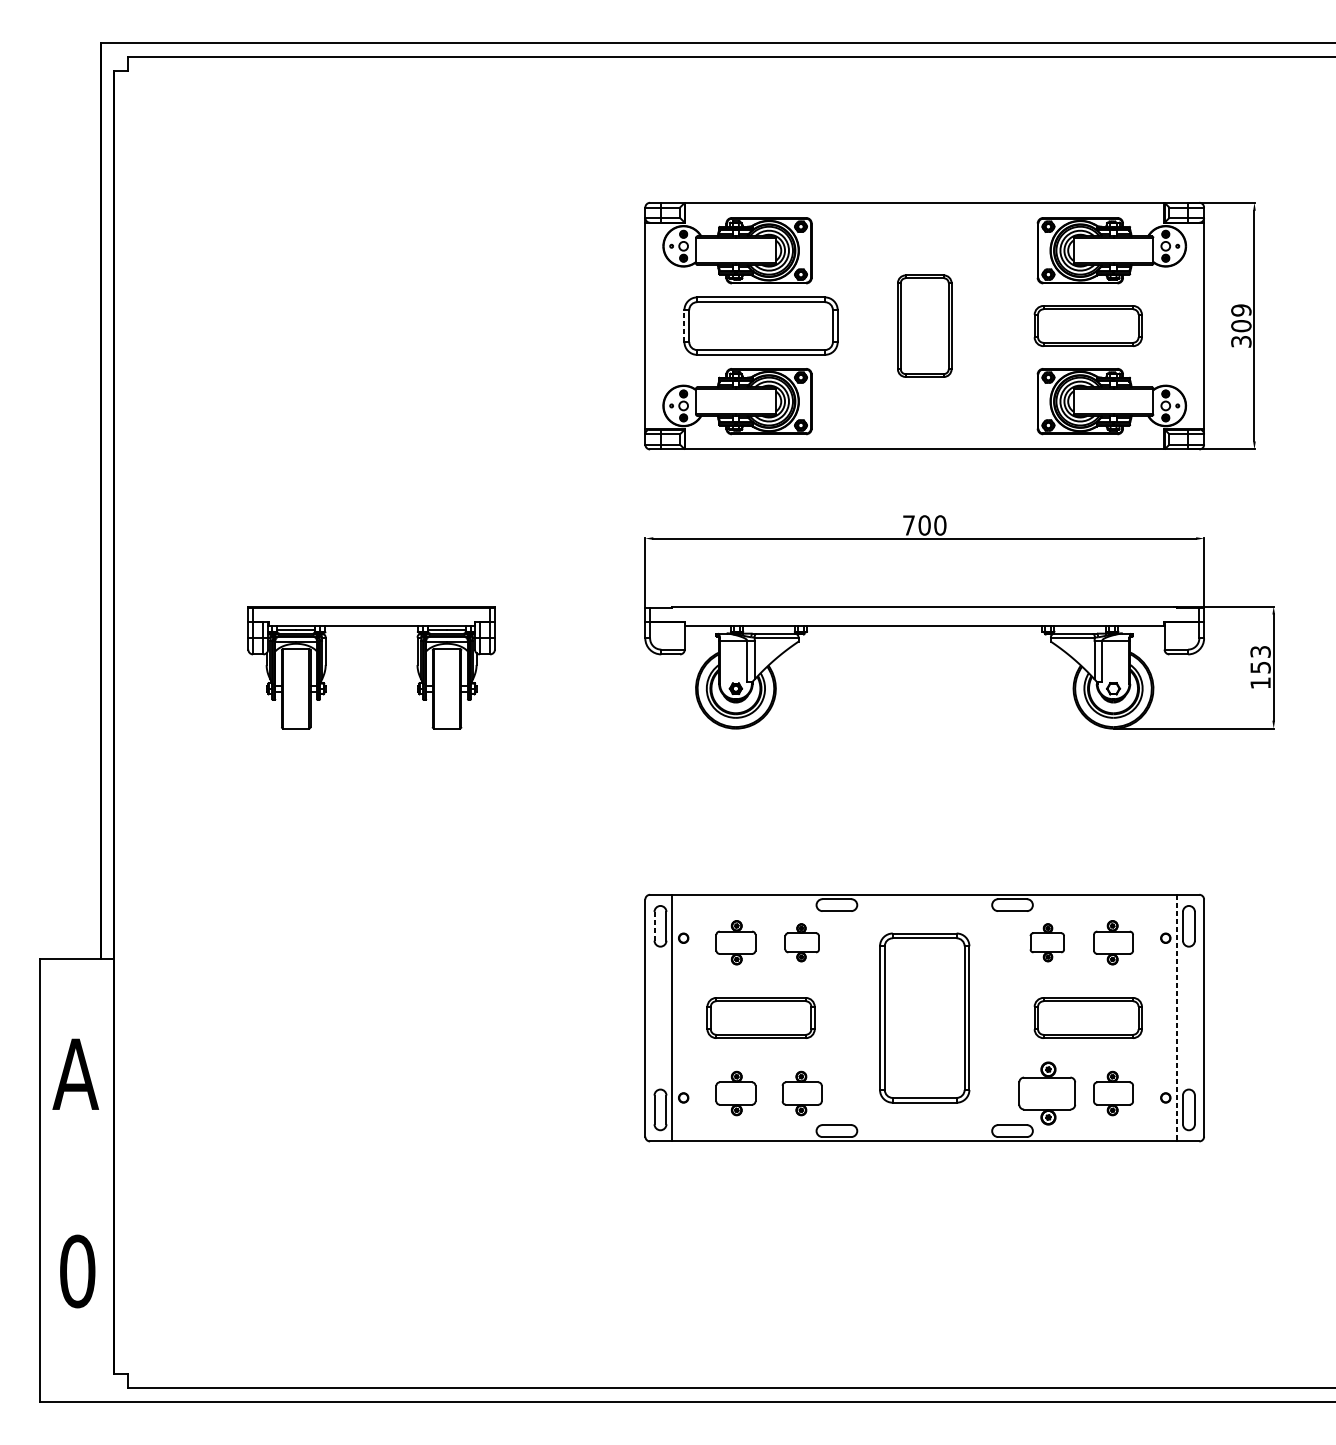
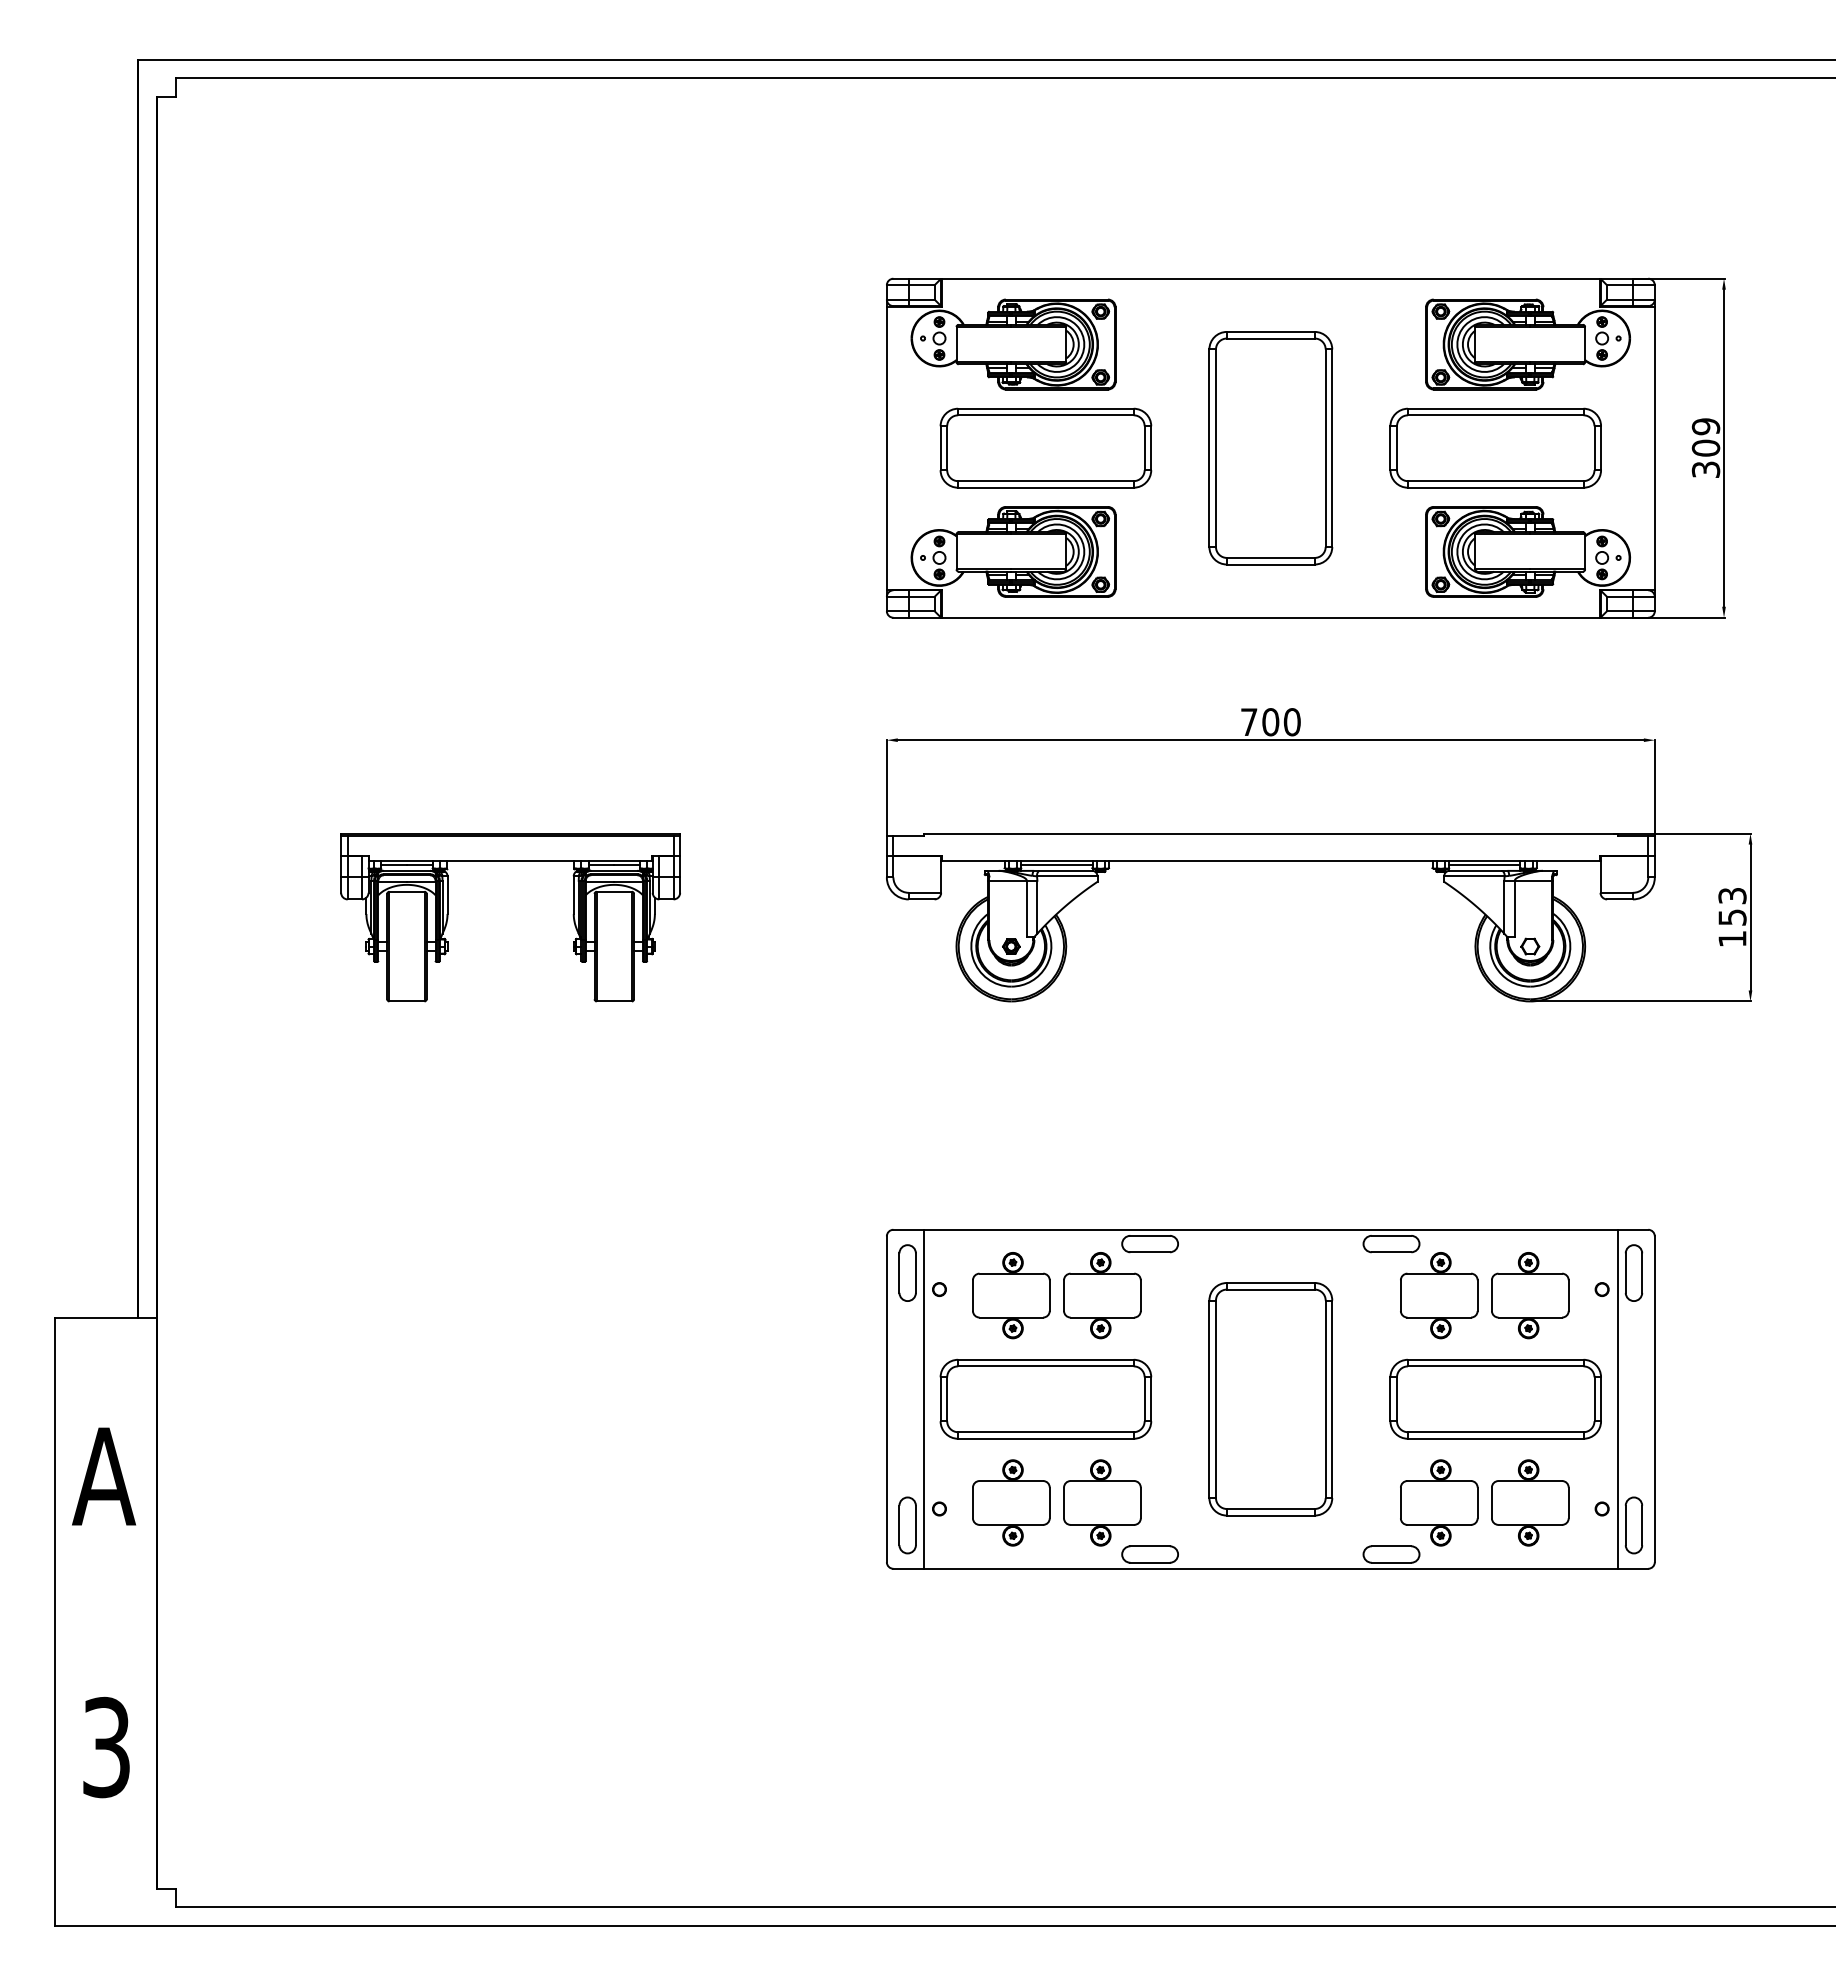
part: (1088, 325) -> (1495, 447), size x1.43
line: (684, 326) -> (940, 448), dashed -> solid
part: (924, 326) -> (1270, 448), size x1.67
line: (768, 629) -> (1056, 865), added
line: (1080, 629) -> (1484, 865), added
line: (654, 926) -> (899, 1273), dashed -> solid
part: (736, 942) -> (1011, 1295), size x1.43
part: (802, 942) -> (1102, 1295), size x1.67
part: (1047, 942) -> (1439, 1295), size x1.67
part: (1113, 942) -> (1530, 1295), size x1.43
part: (760, 1017) -> (1045, 1398), size x1.43
part: (1088, 1017) -> (1495, 1398), size x1.43
line: (1176, 1018) -> (1617, 1399), dashed -> solid
part: (736, 1093) -> (1011, 1502), size x1.43
part: (802, 1093) -> (1102, 1502), size x1.43
part: (1113, 1093) -> (1530, 1502), size x1.43
text: (77, 1271) -> (106, 1747), 0 -> 3

